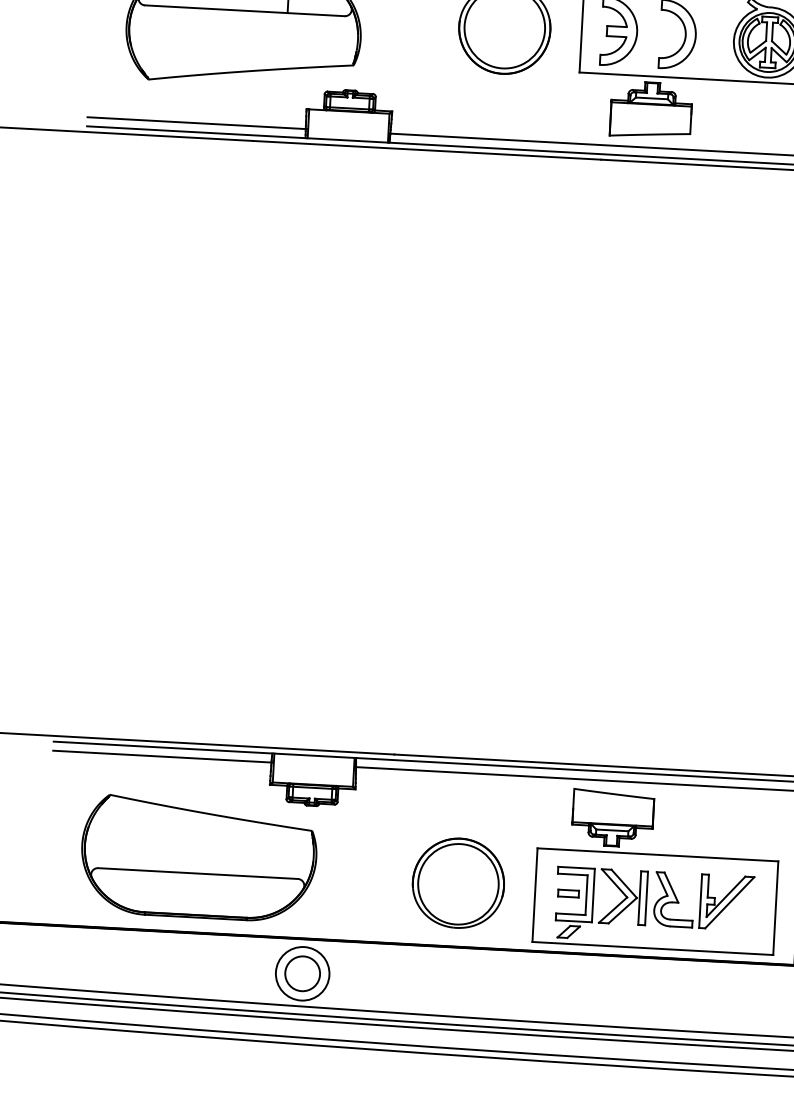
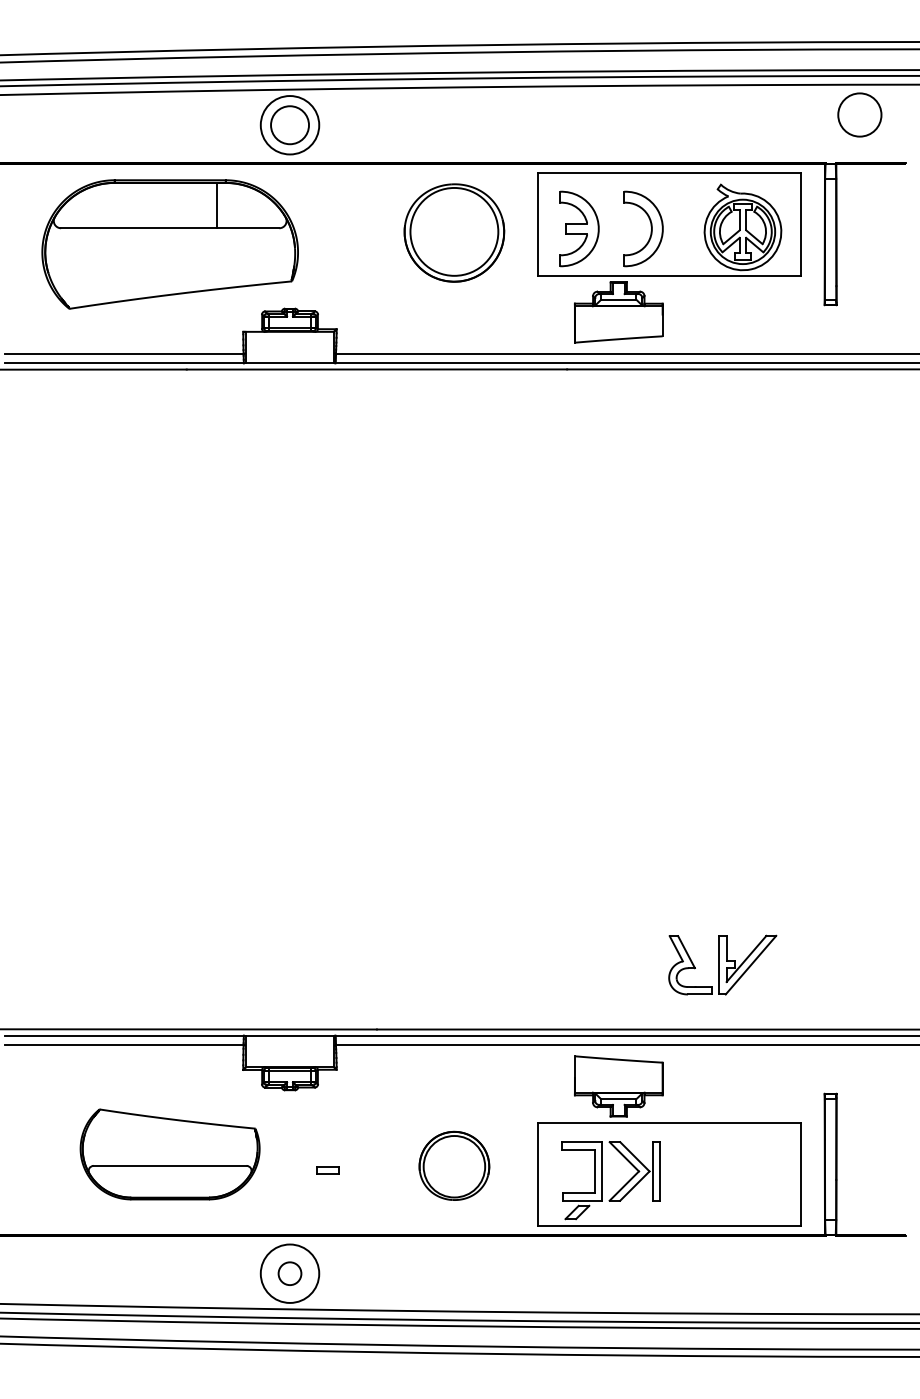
part: (198, 858) -> (169, 1154), size x0.7
part: (458, 882) -> (454, 1165), size x0.7
part: (568, 893) -> (327, 1170), moved
part: (703, 900) -> (722, 964), moved
circle: (303, 973) -> (290, 1273), size x0.6

